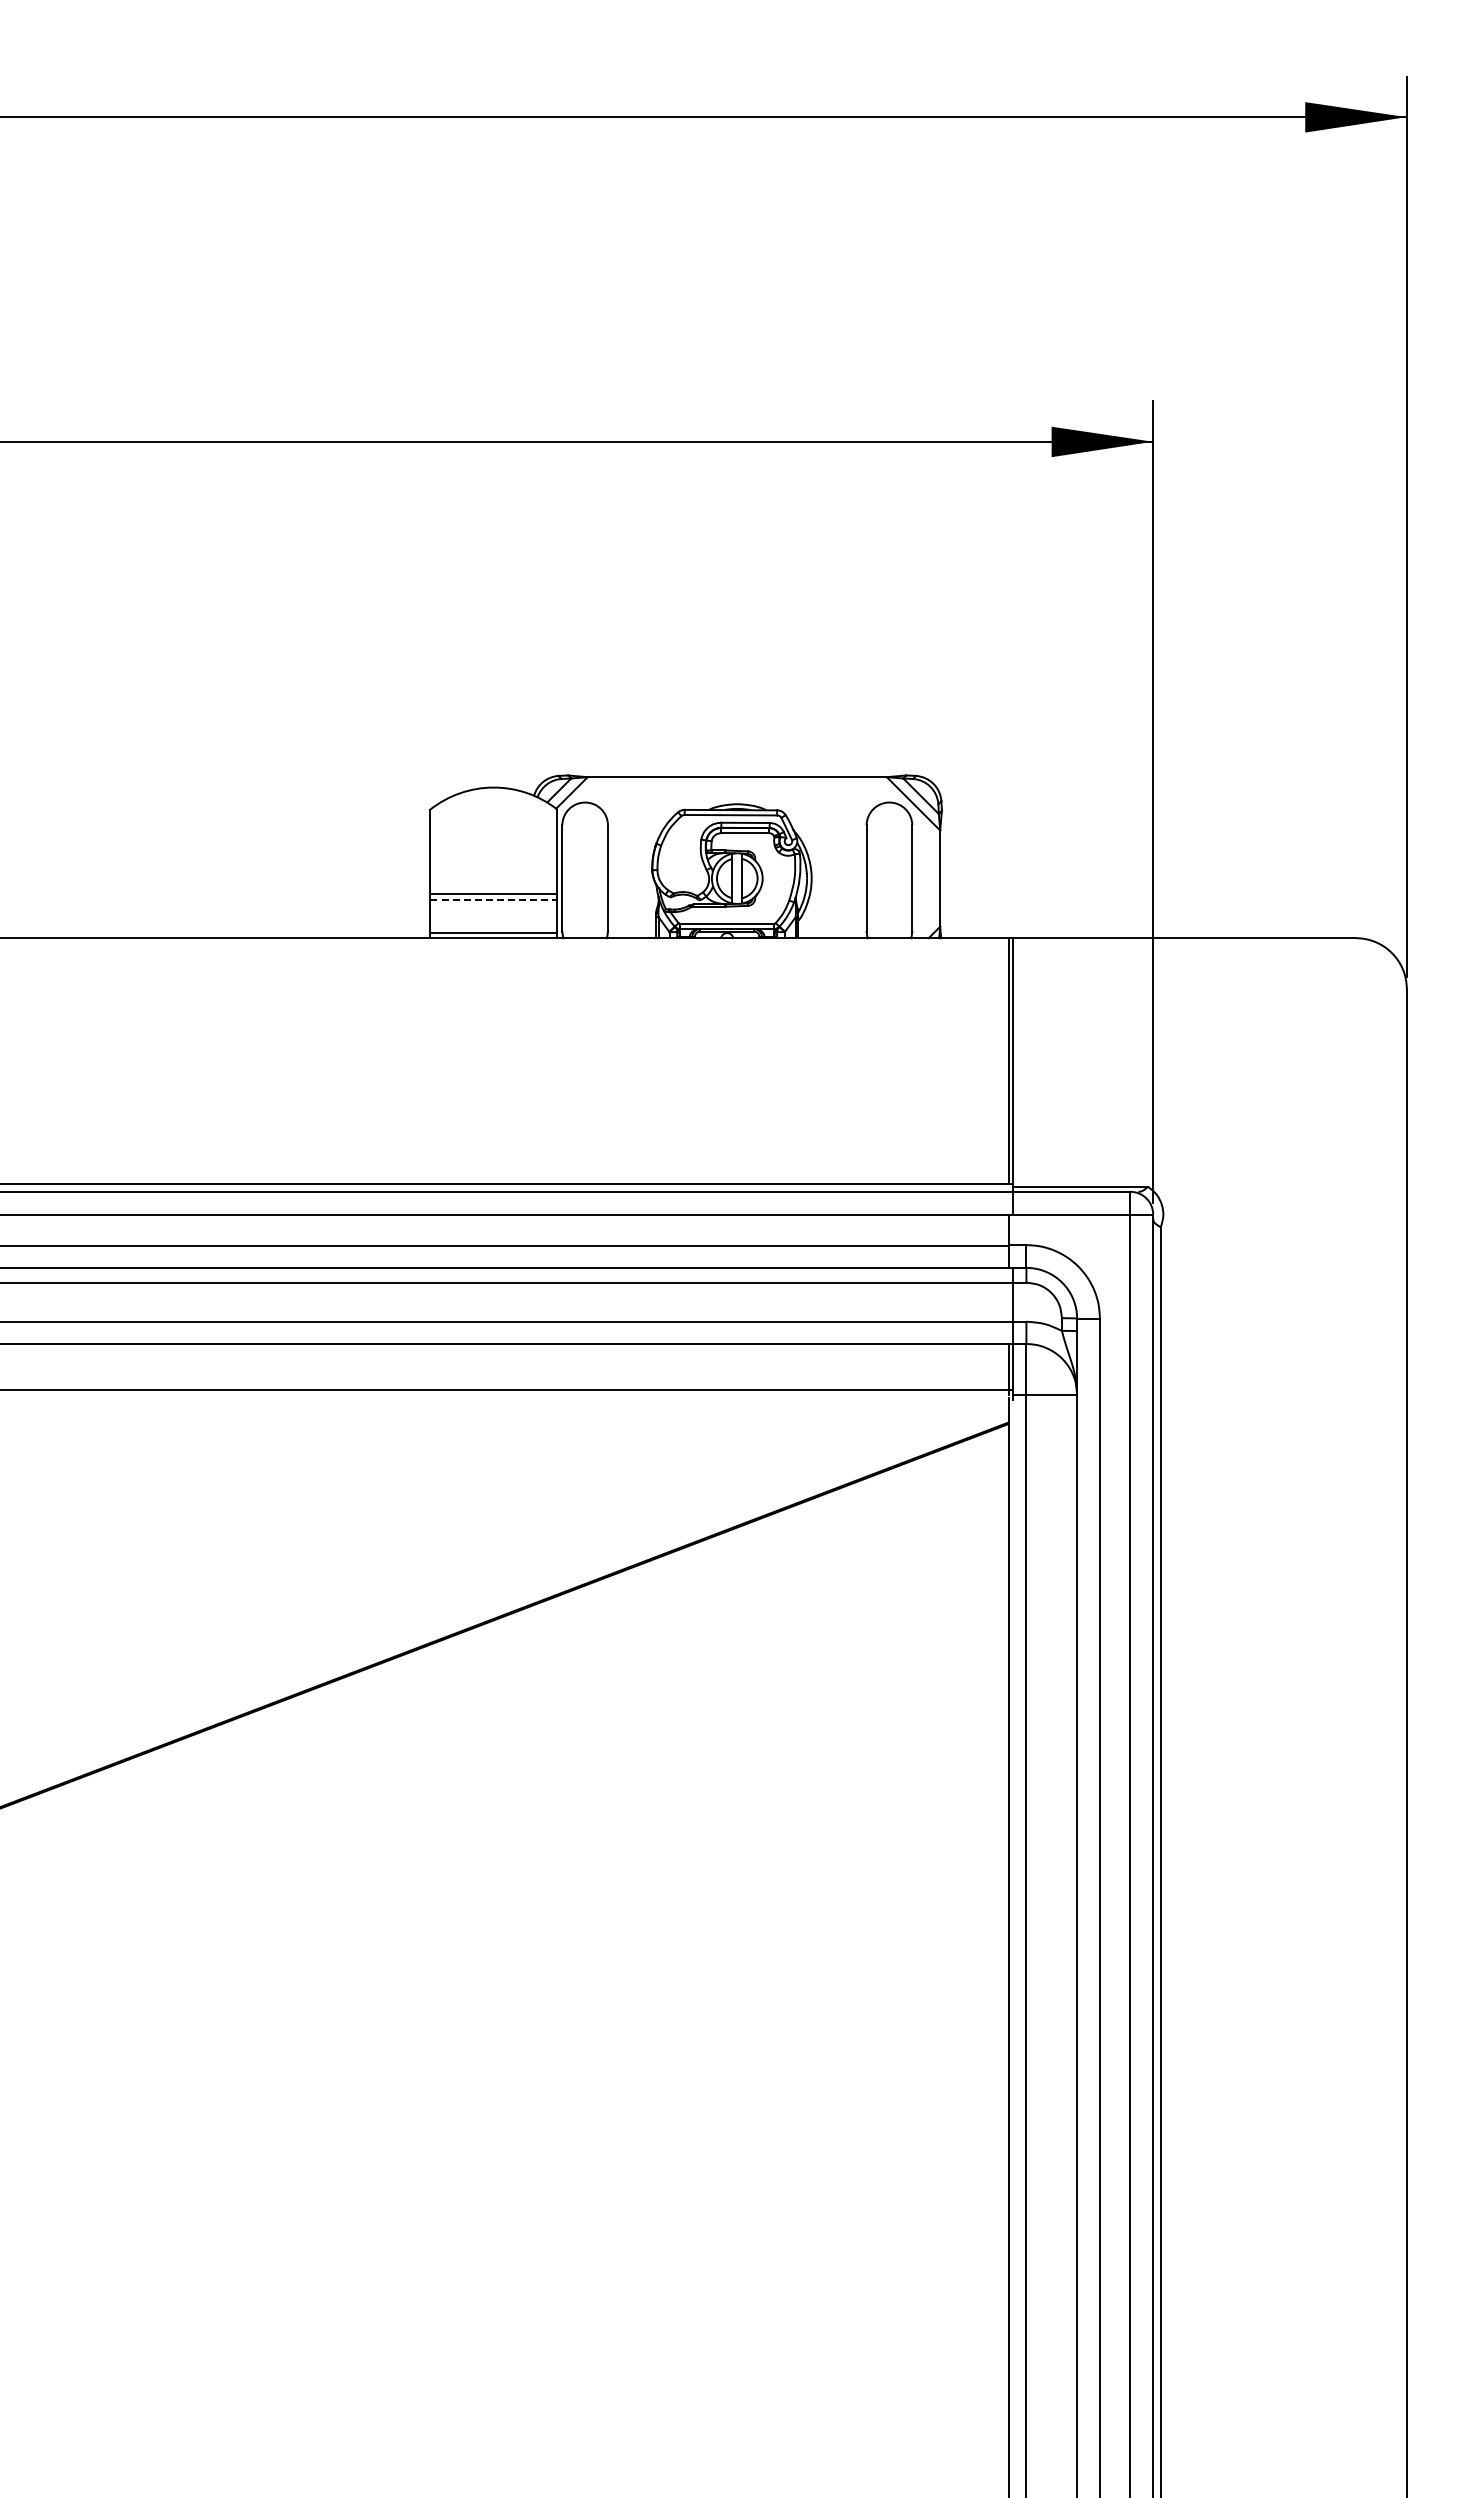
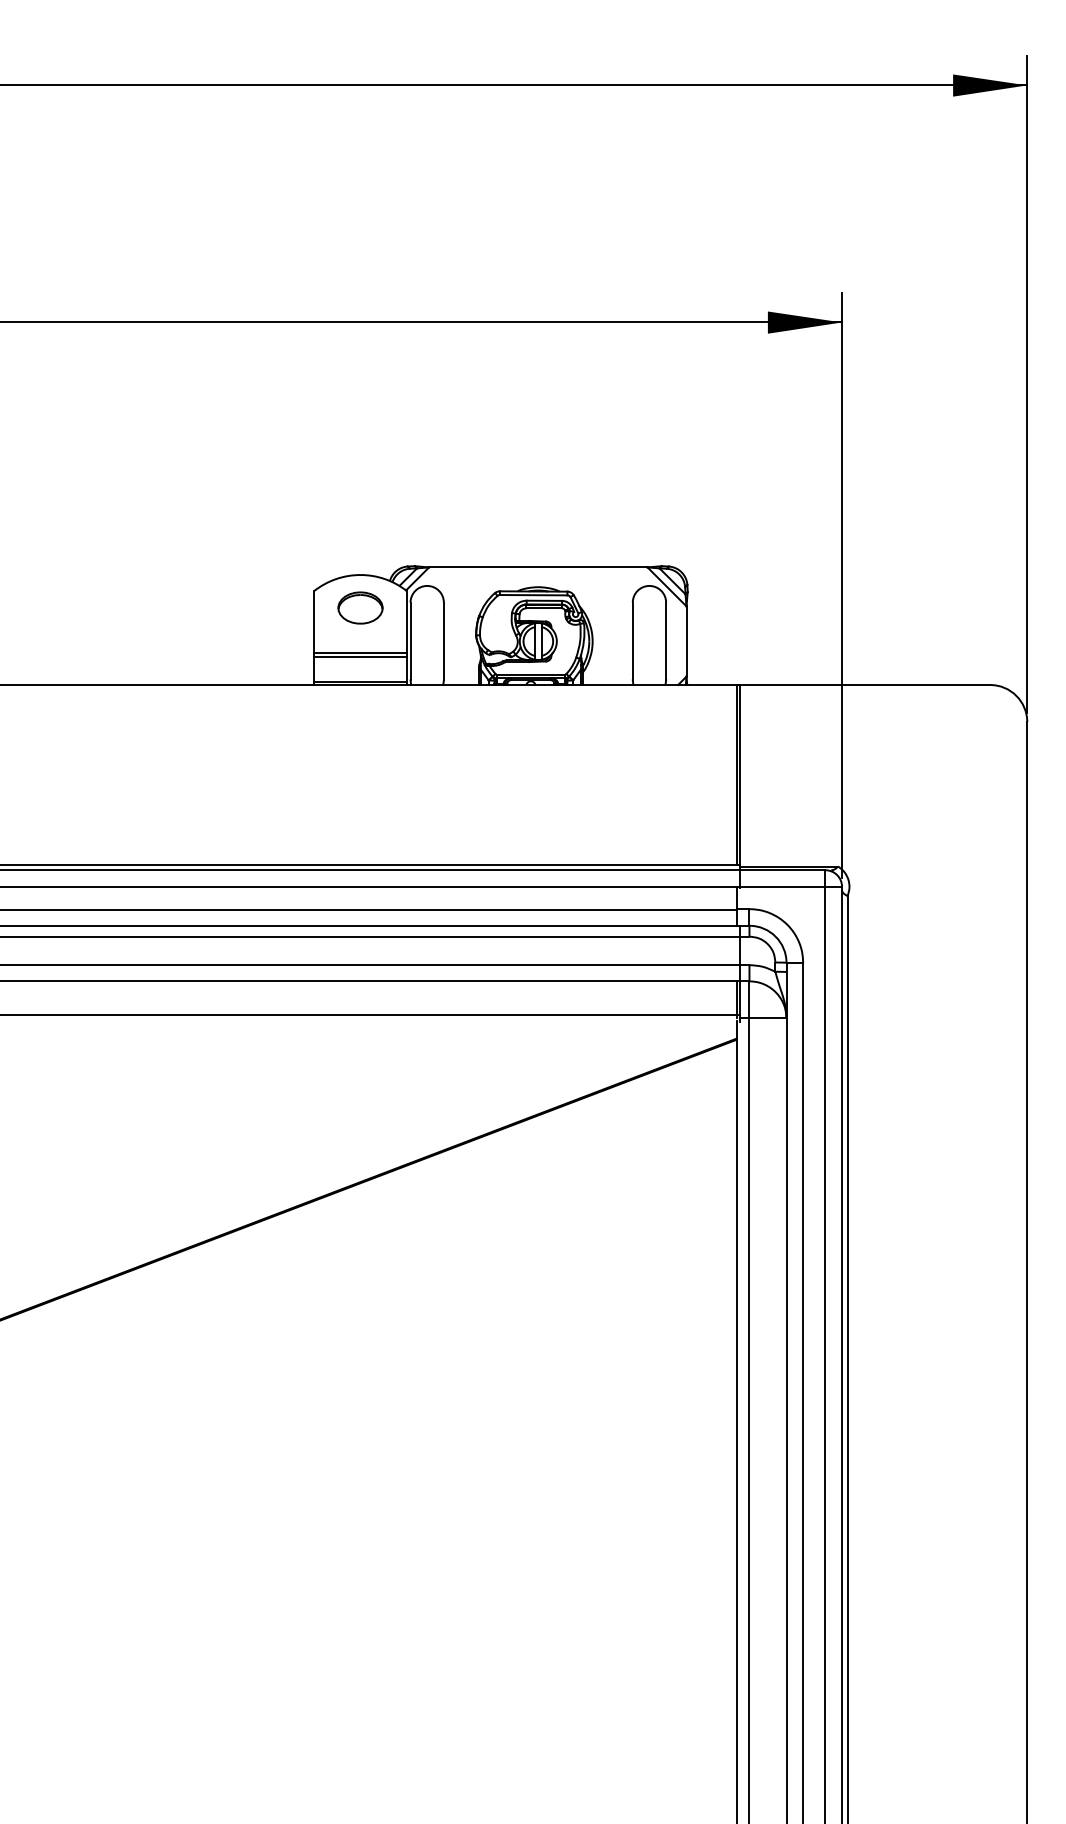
part: (493, 832) -> (360, 607), added
line: (494, 900) -> (361, 657), dashed -> solid

